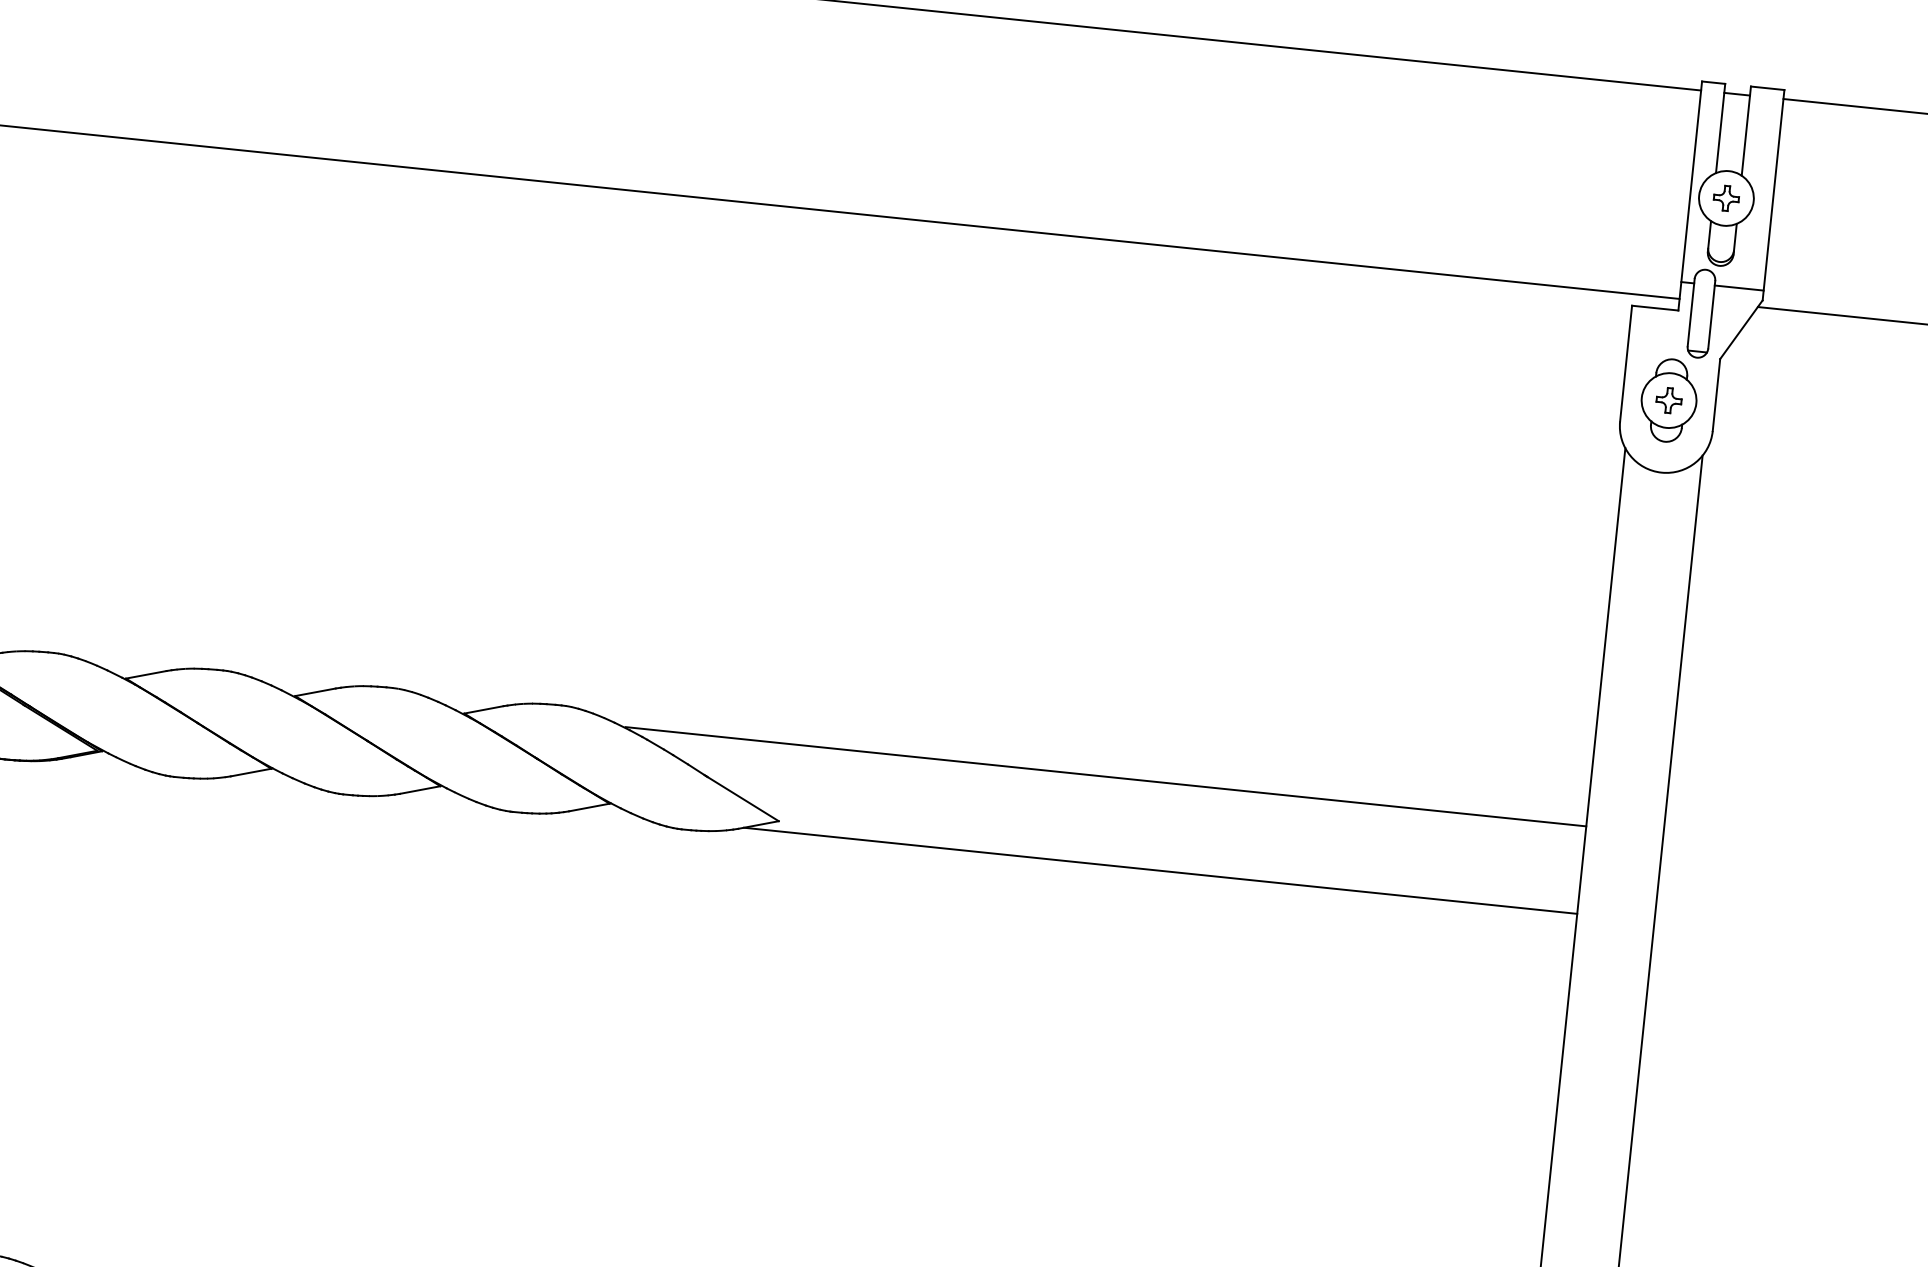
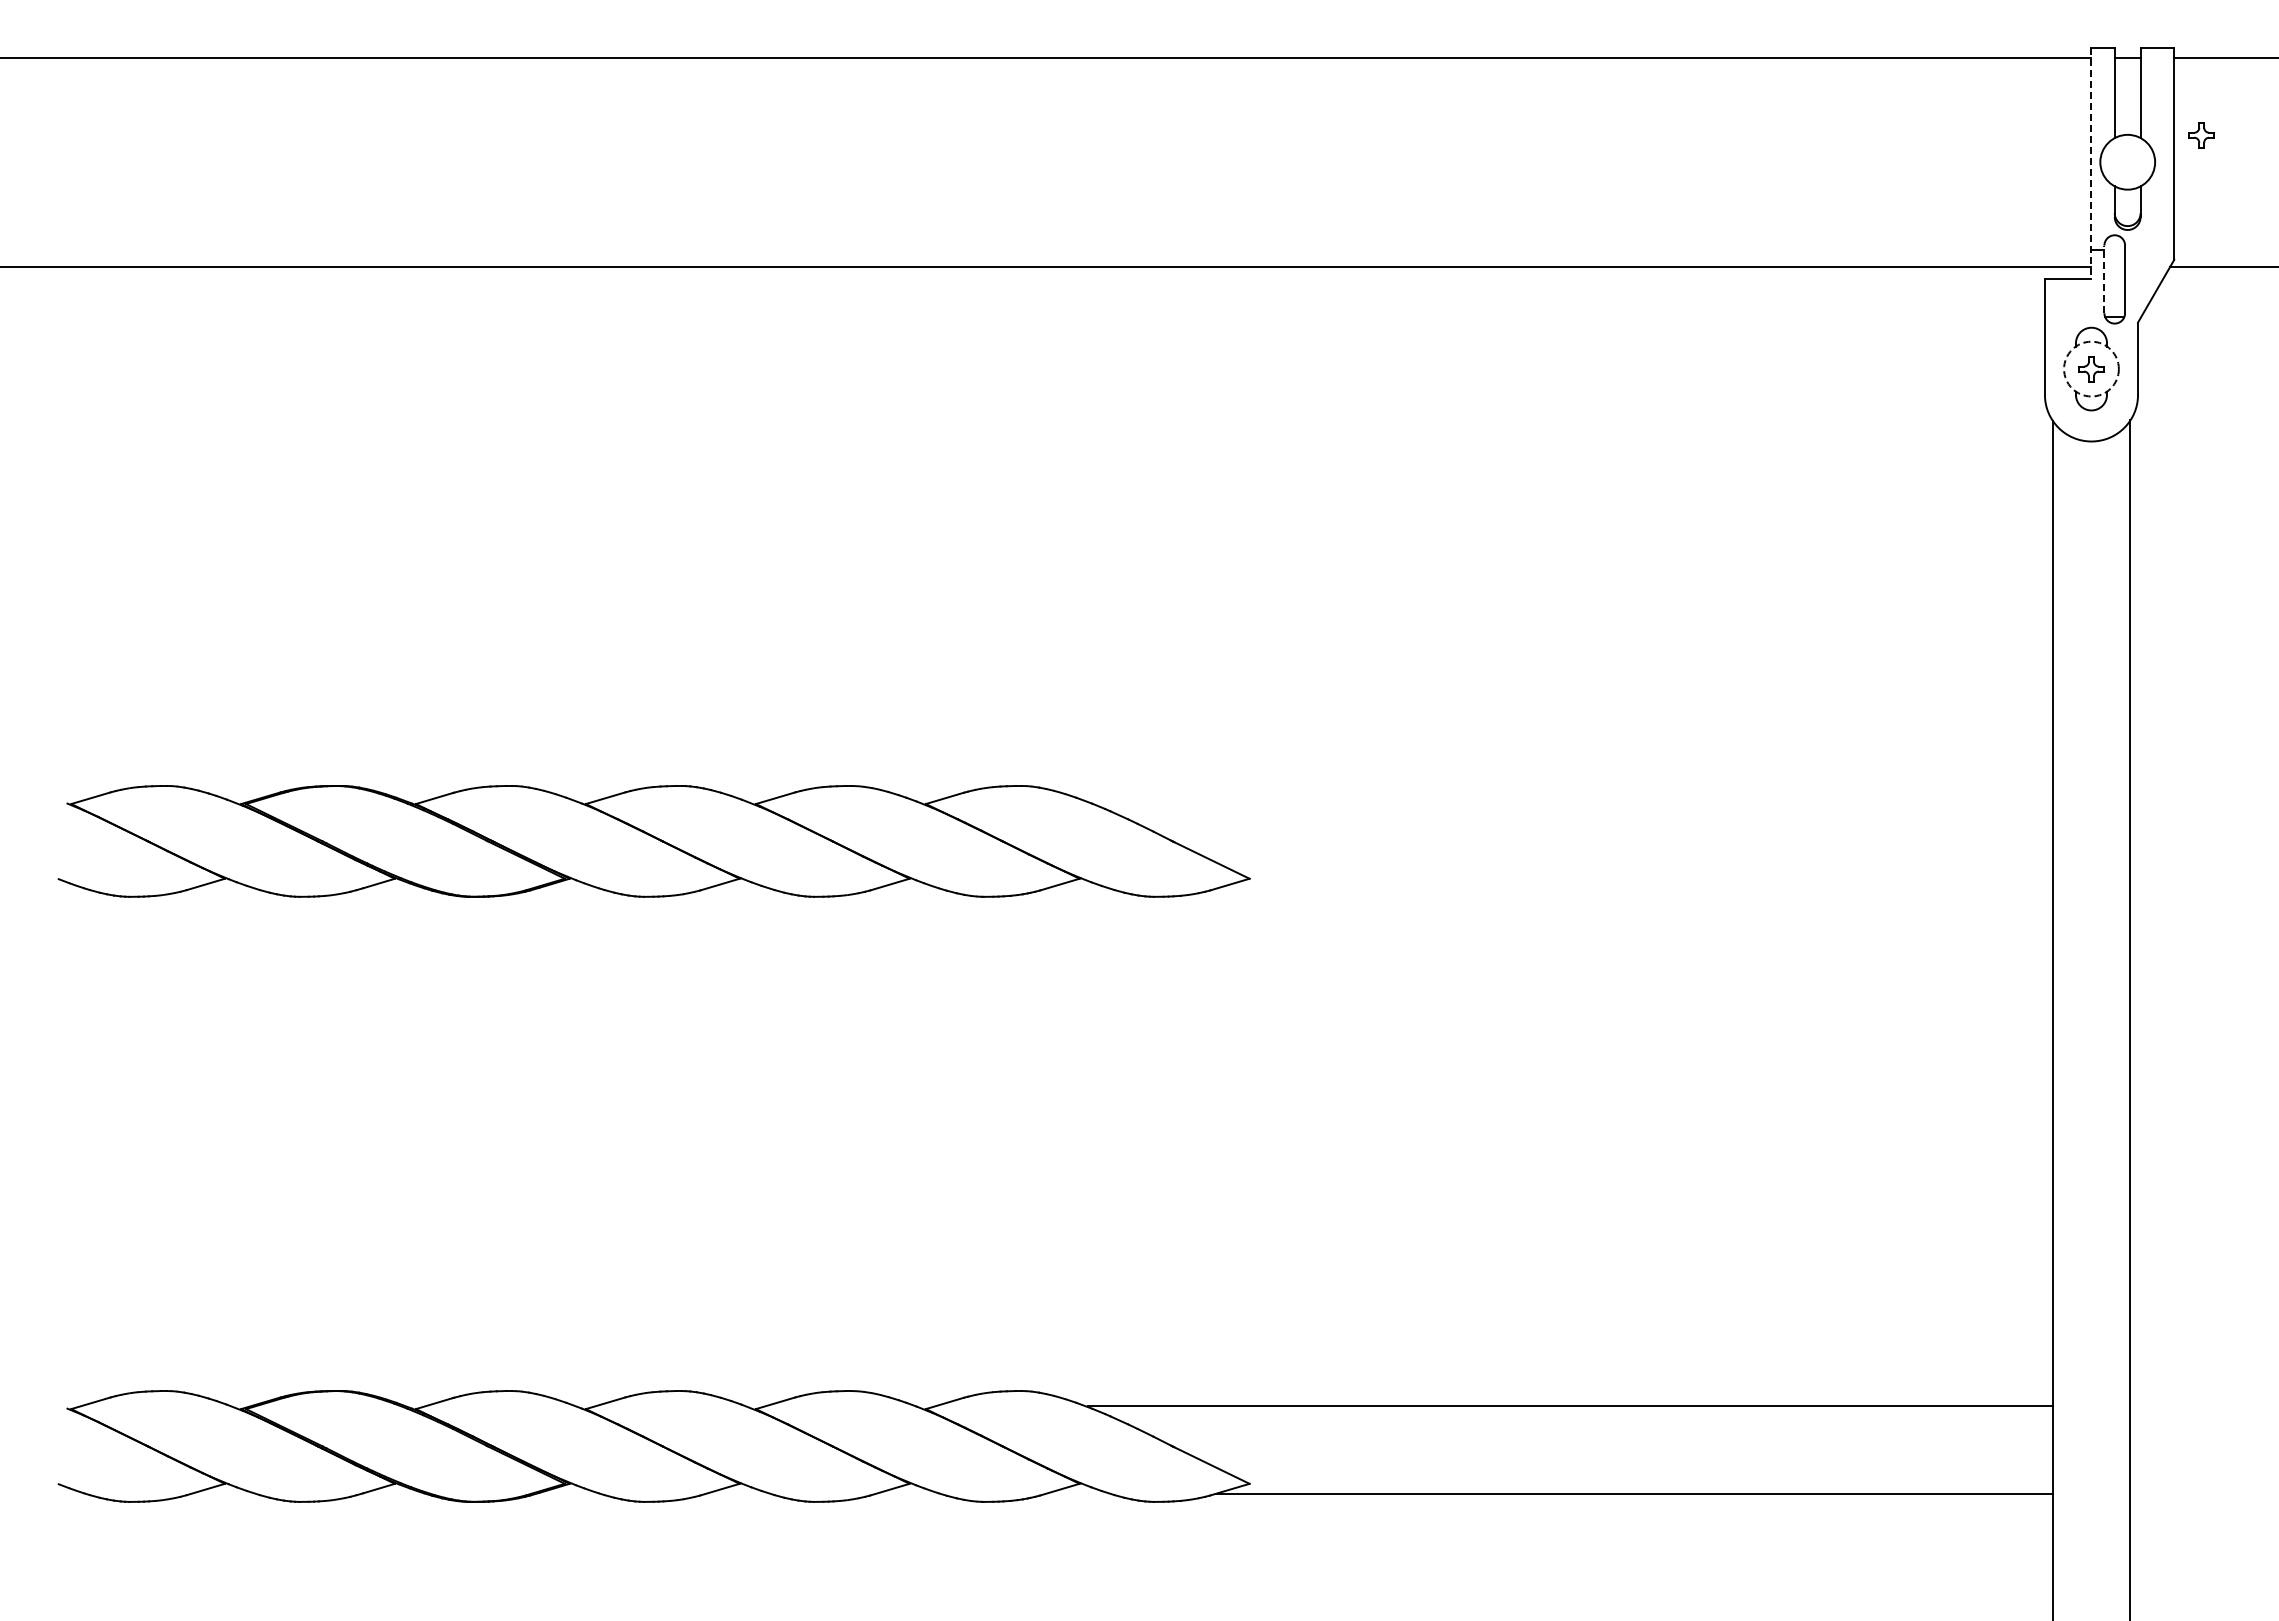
line: (1690, 196) -> (2091, 164), solid -> dashed
part: (1726, 198) -> (2201, 135), moved
line: (1739, 288) -> (2149, 250), removed
line: (1691, 312) -> (2104, 279), solid -> dashed
circle: (1669, 399) -> (2091, 368), solid -> dashed
line: (1105, 776) -> (1569, 800), removed
line: (1159, 870) -> (1633, 888), removed

